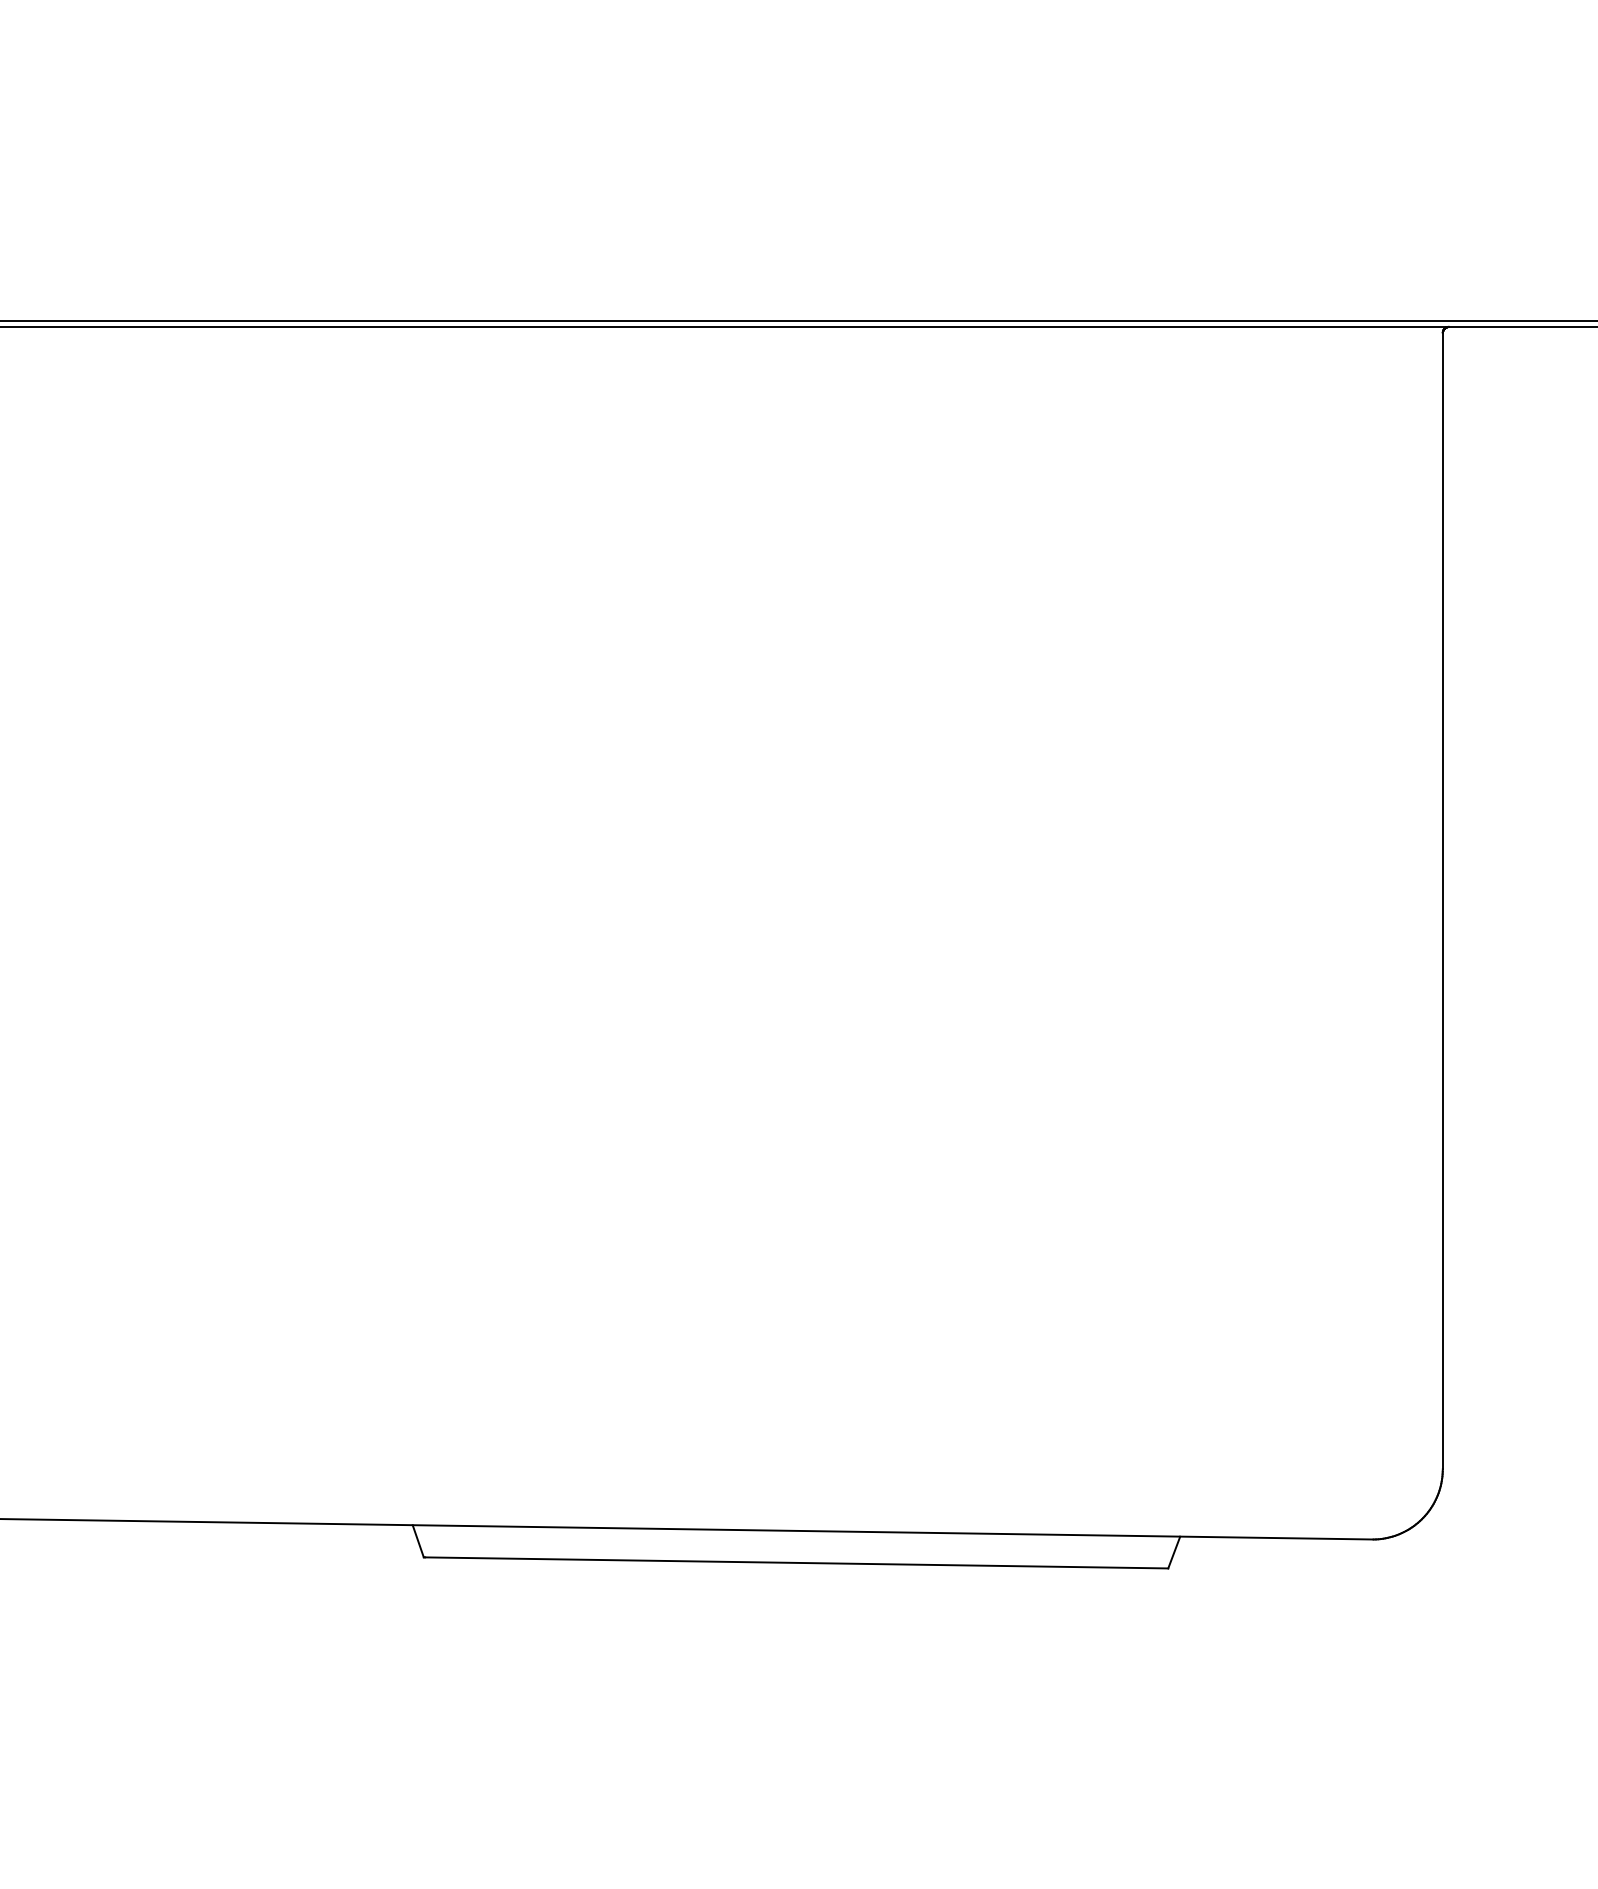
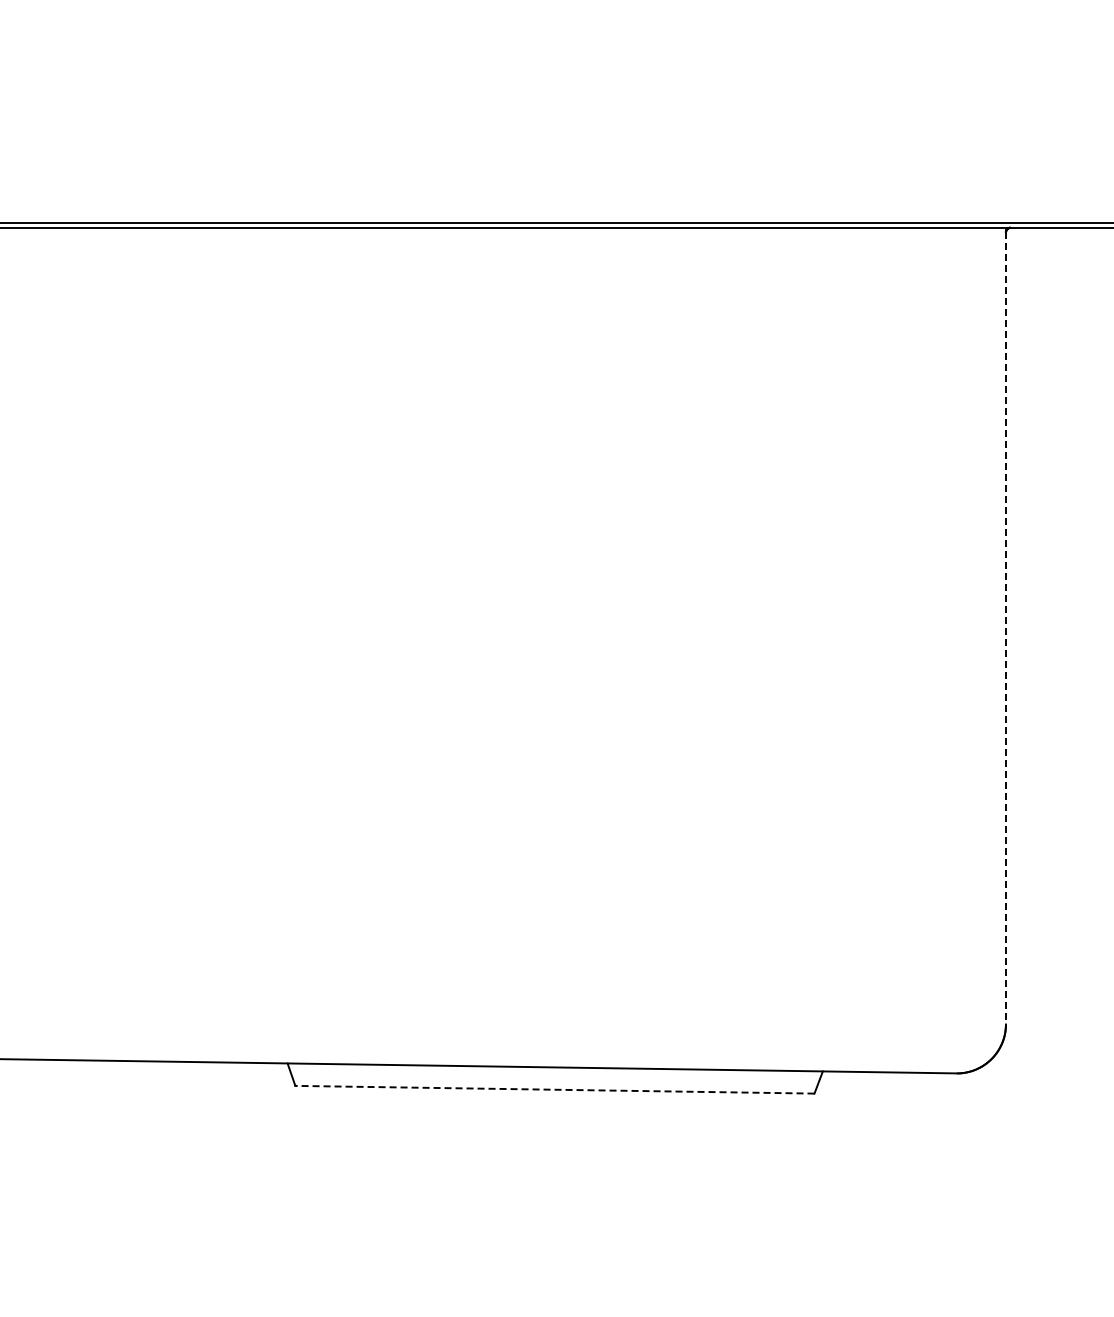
line: (1442, 901) -> (1005, 628), solid -> dashed
line: (795, 1562) -> (554, 1089), solid -> dashed

